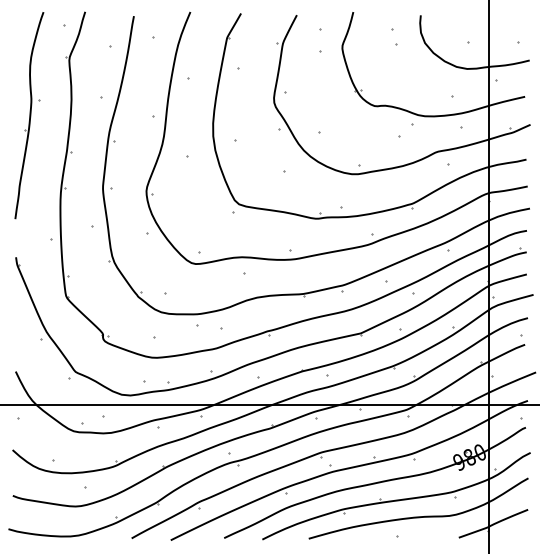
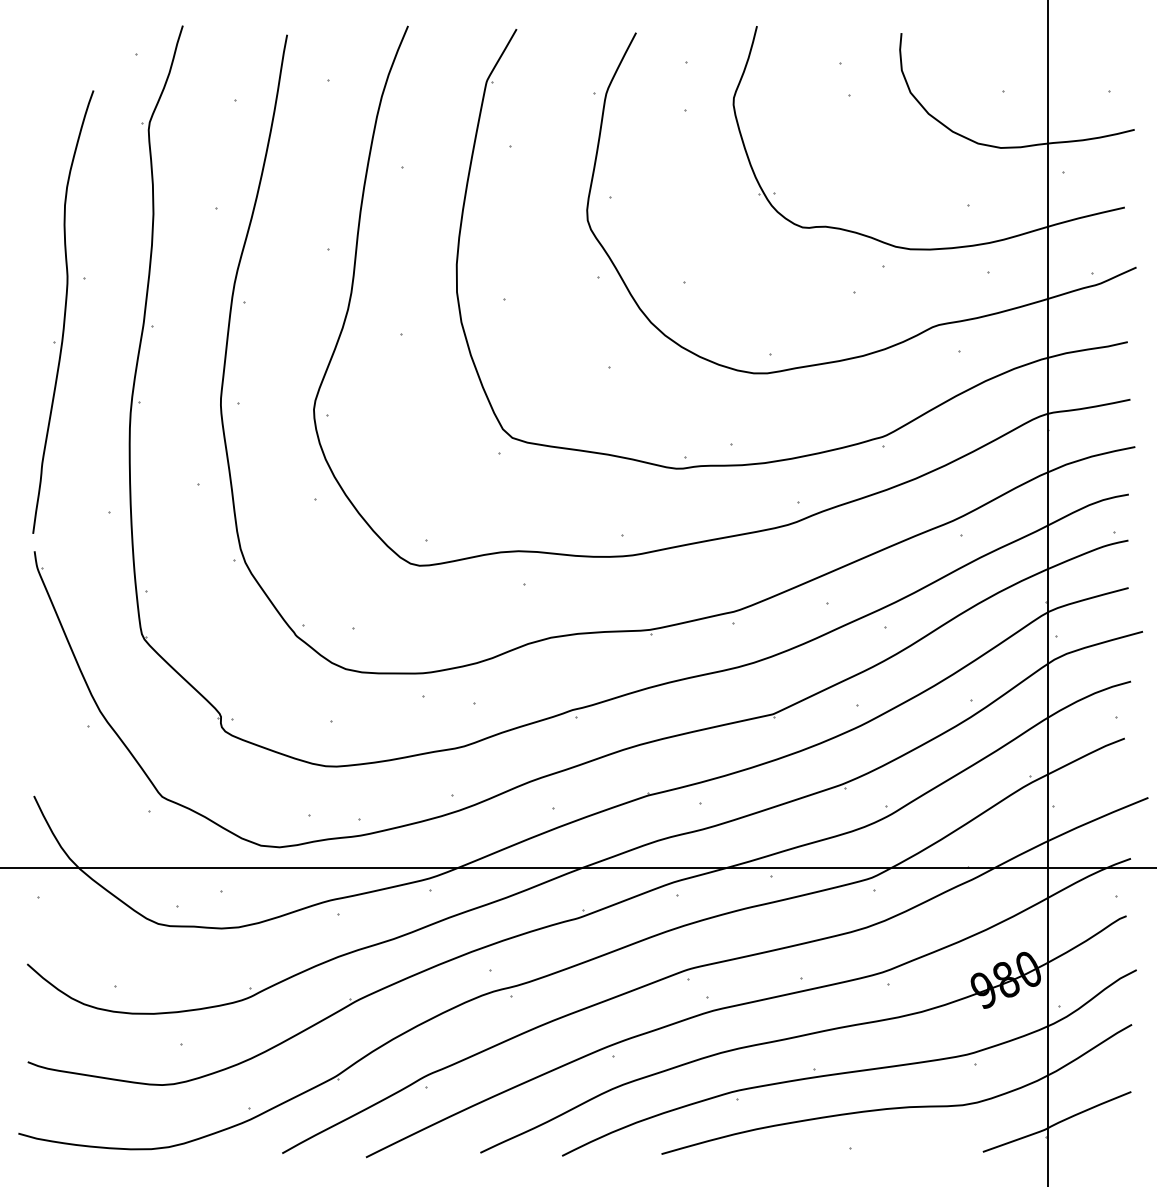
part: (29, 115) -> (63, 311), moved

